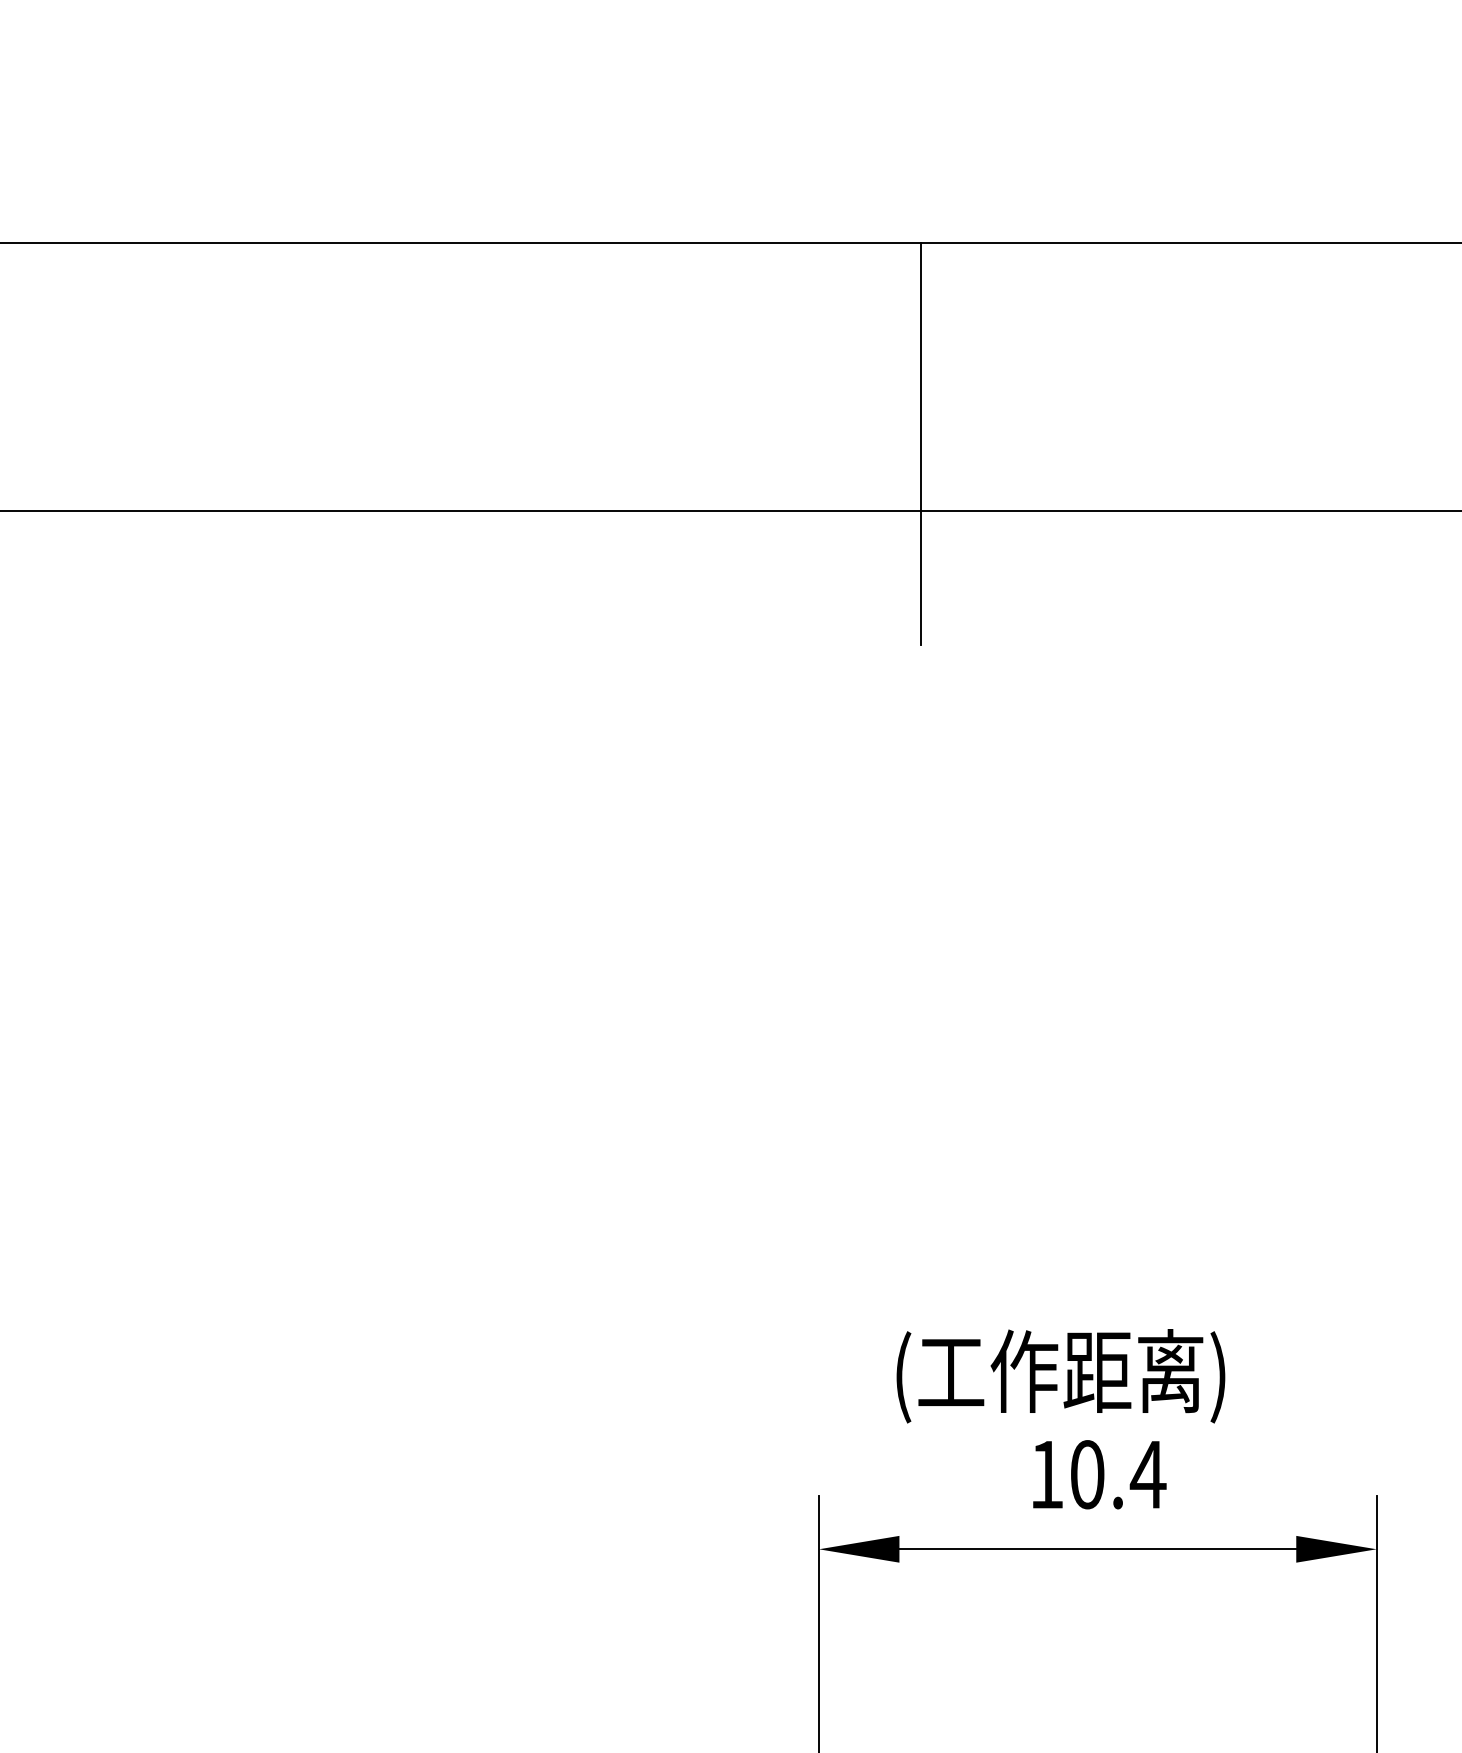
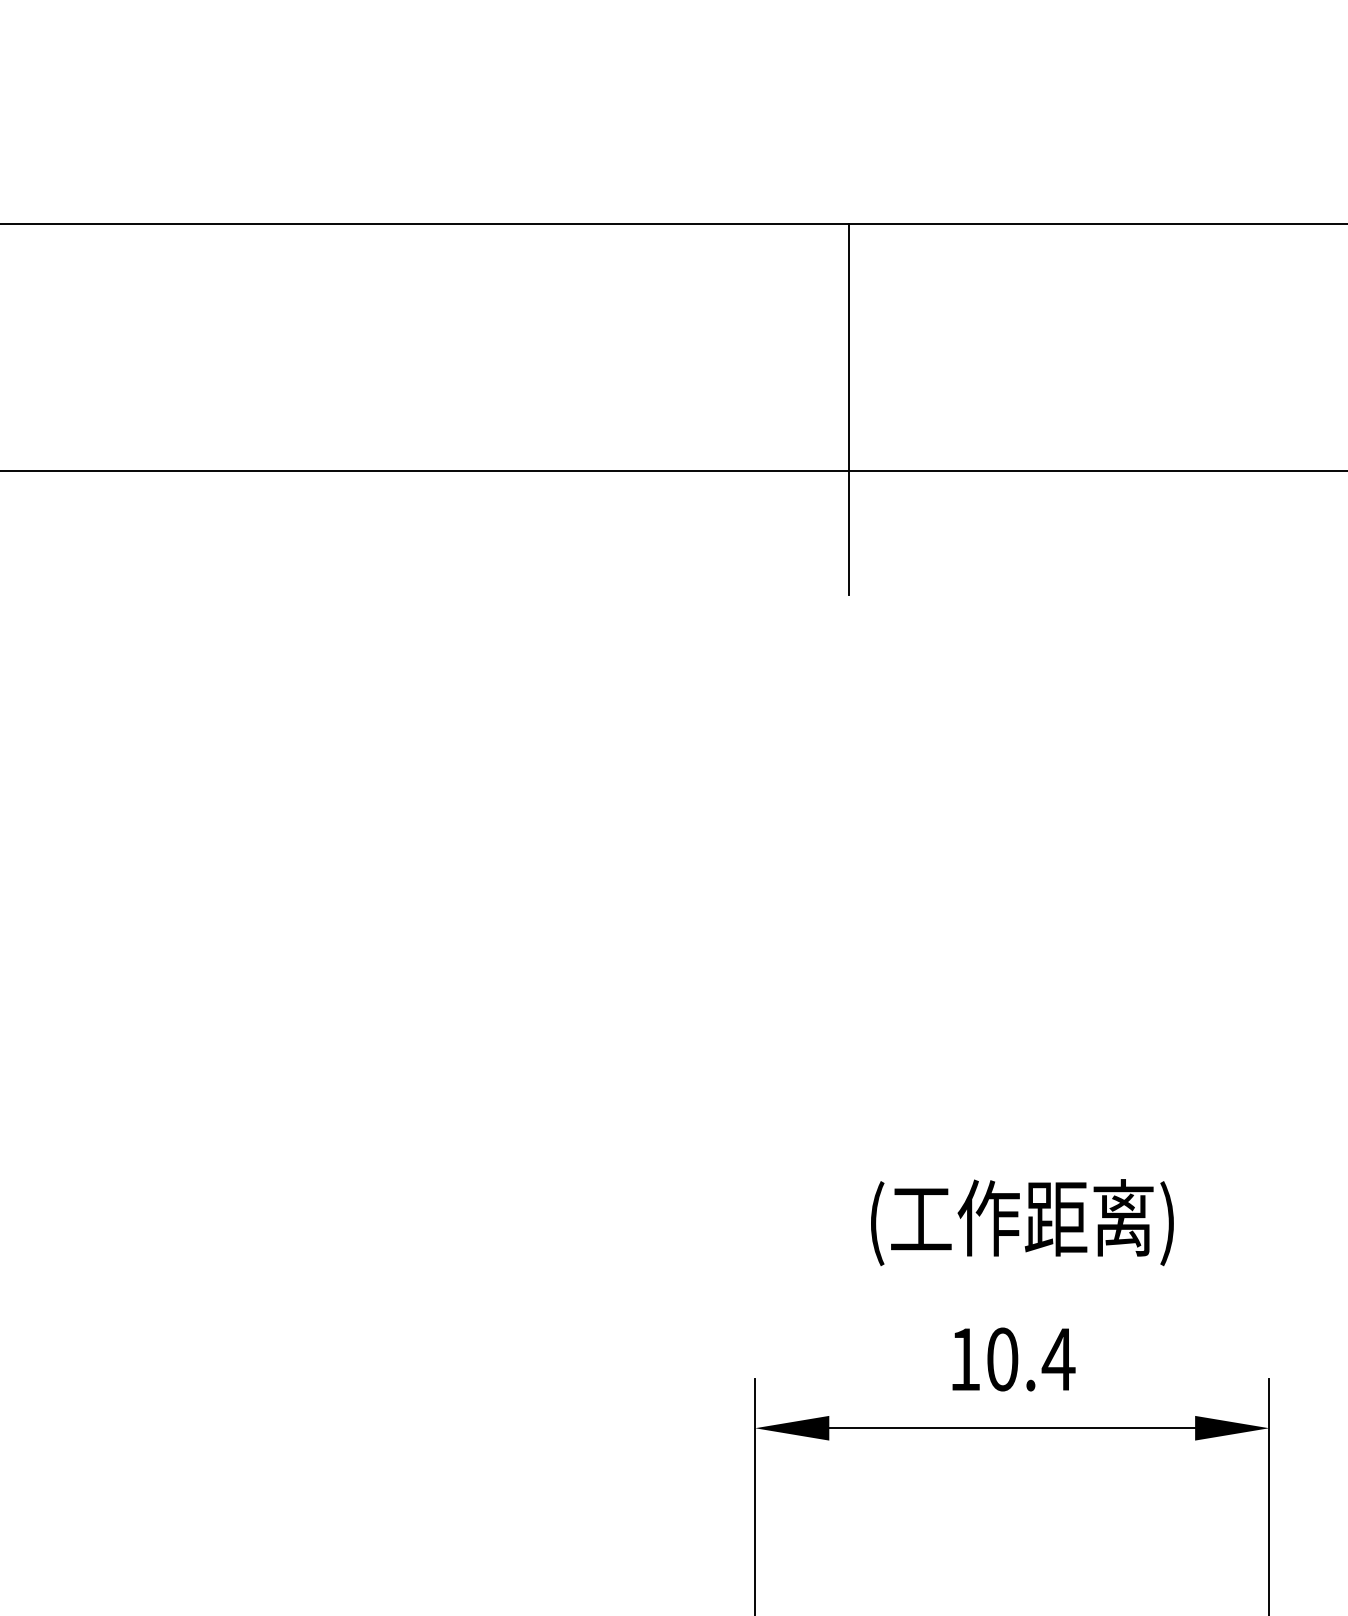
text: (1060, 1376) -> (1022, 1222), moved

